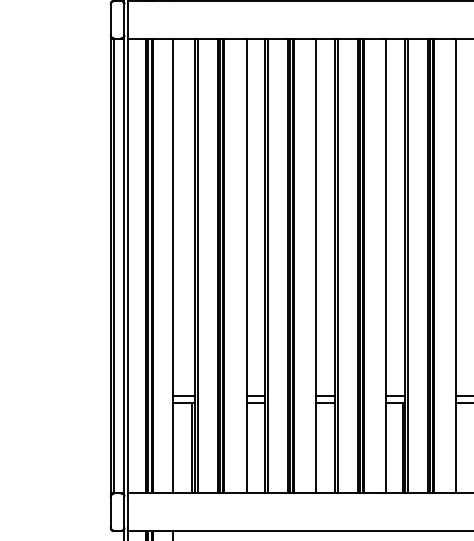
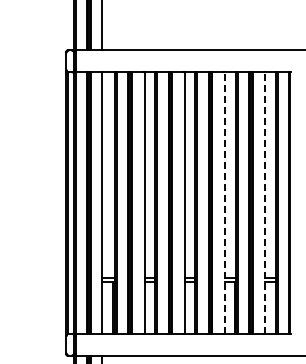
line: (387, 266) -> (225, 203), solid -> dashed
line: (456, 266) -> (265, 203), solid -> dashed

